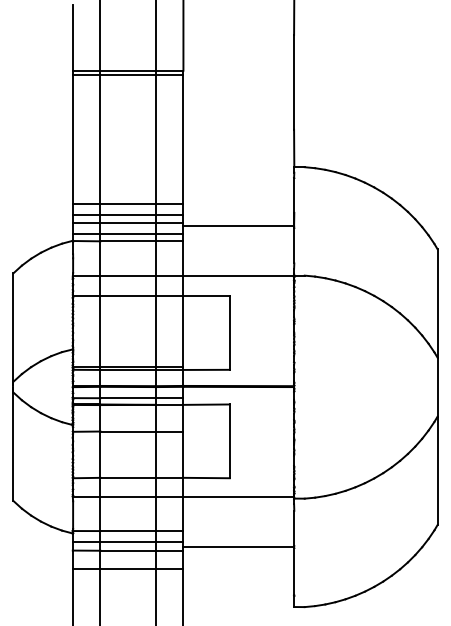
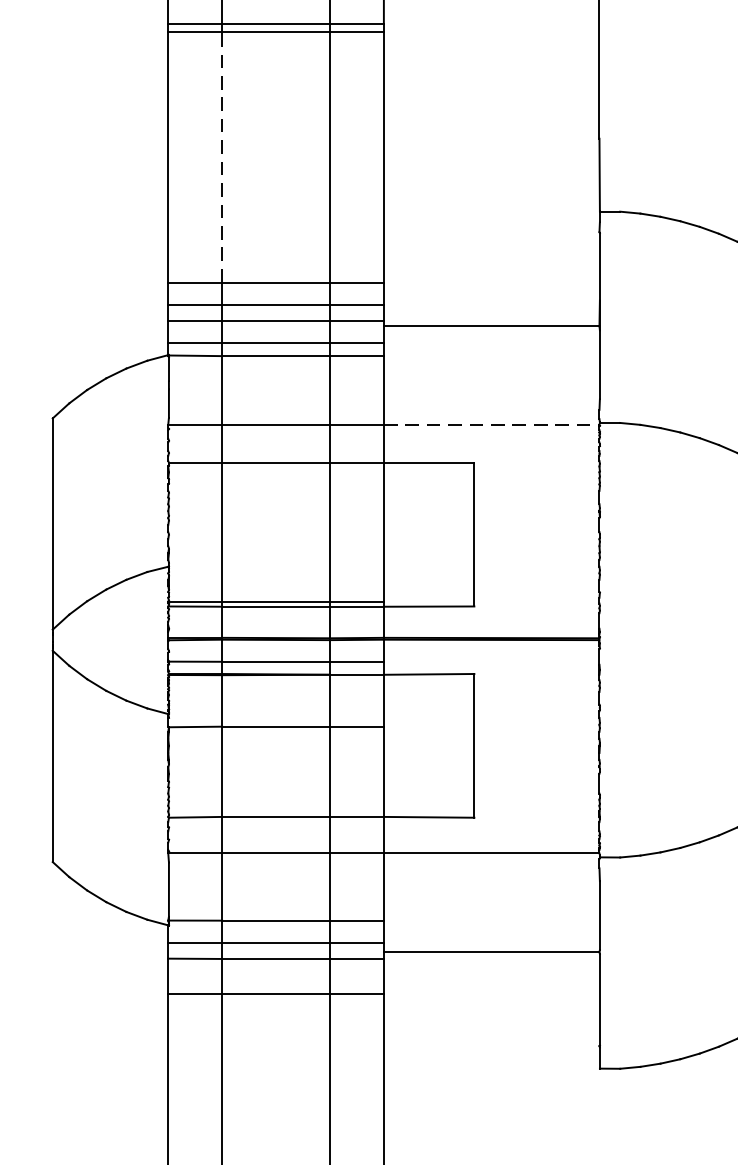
line: (100, 138) -> (222, 155), solid -> dashed
line: (239, 276) -> (493, 424), solid -> dashed

